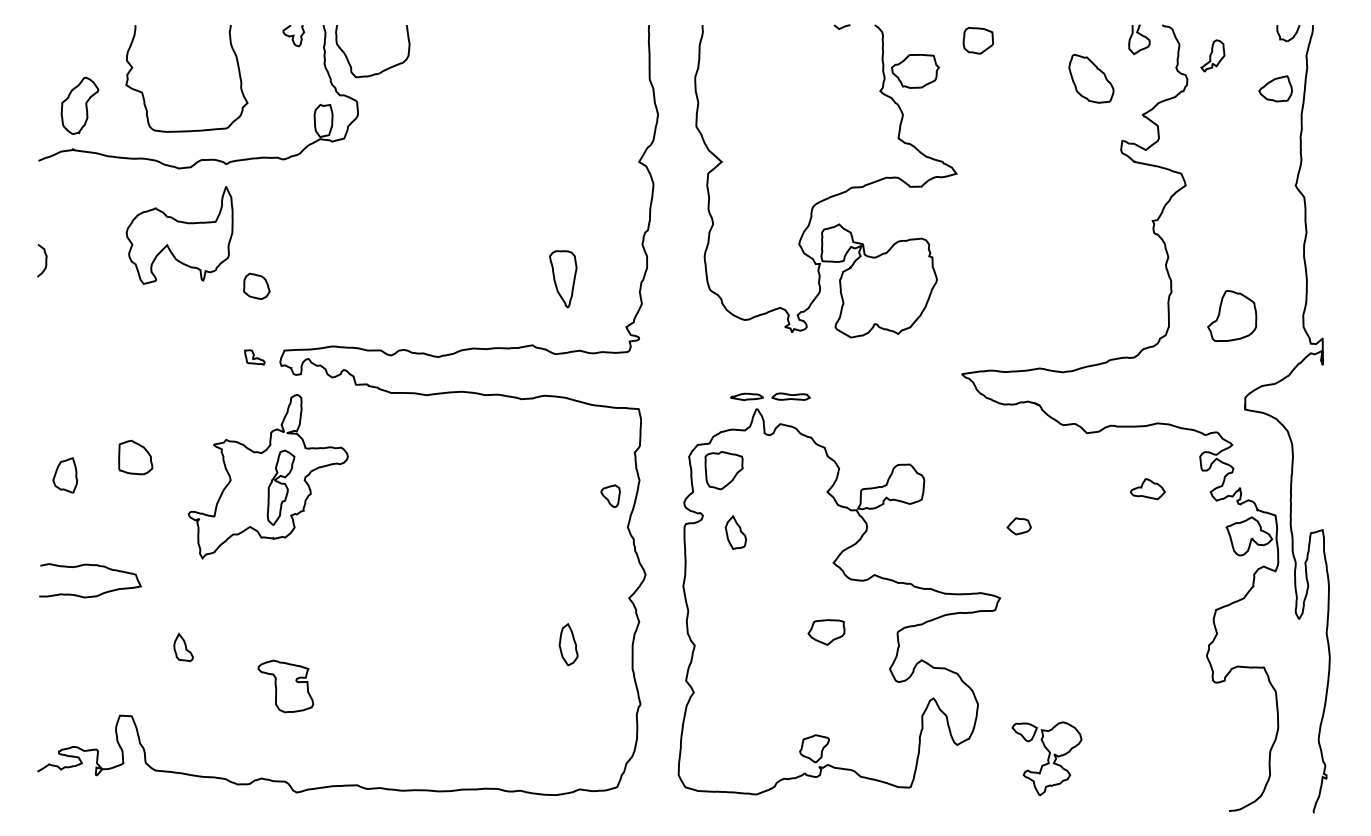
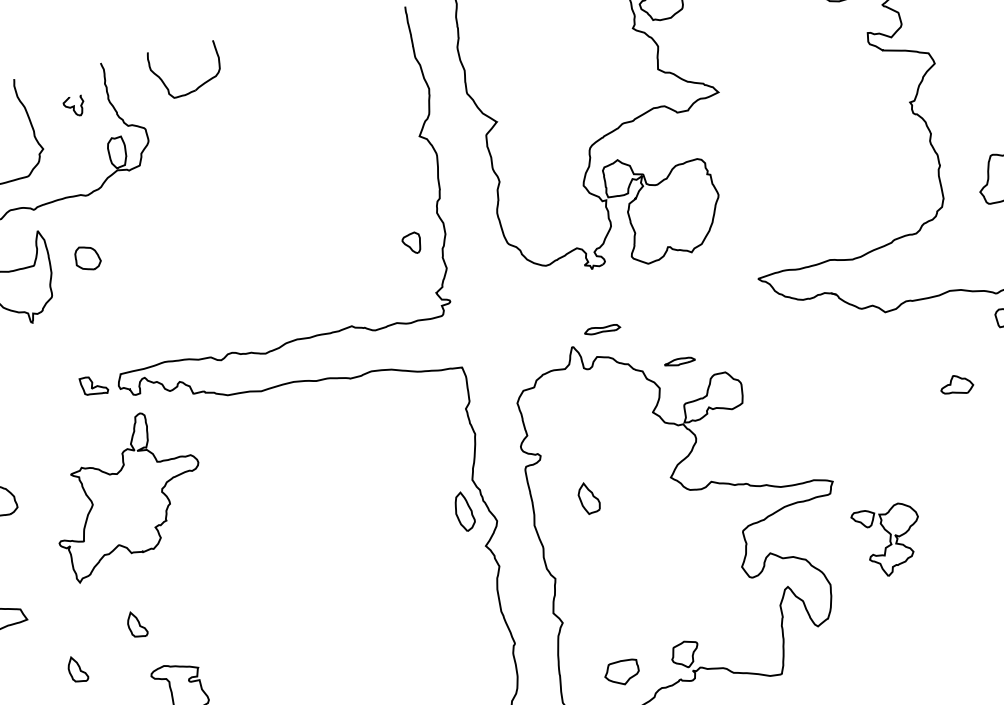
part: (293, 36) -> (74, 107), moved
part: (382, 70) -> (198, 87), moved
part: (563, 279) -> (369, 259), removed
part: (256, 285) -> (87, 257), moved
part: (254, 357) -> (93, 385), size x1.4
part: (746, 396) -> (679, 361), moved
part: (723, 470) -> (551, 410), removed
part: (280, 487) -> (140, 502), removed
part: (1147, 489) -> (956, 385), moved
part: (610, 496) -> (411, 243), moved
part: (1018, 526) -> (837, 411), removed
part: (735, 532) -> (588, 498), moved
part: (253, 612) -> (137, 624), added
part: (826, 632) -> (621, 672), moved
part: (568, 644) -> (464, 511), moved
part: (1046, 758) -> (888, 540), moved

